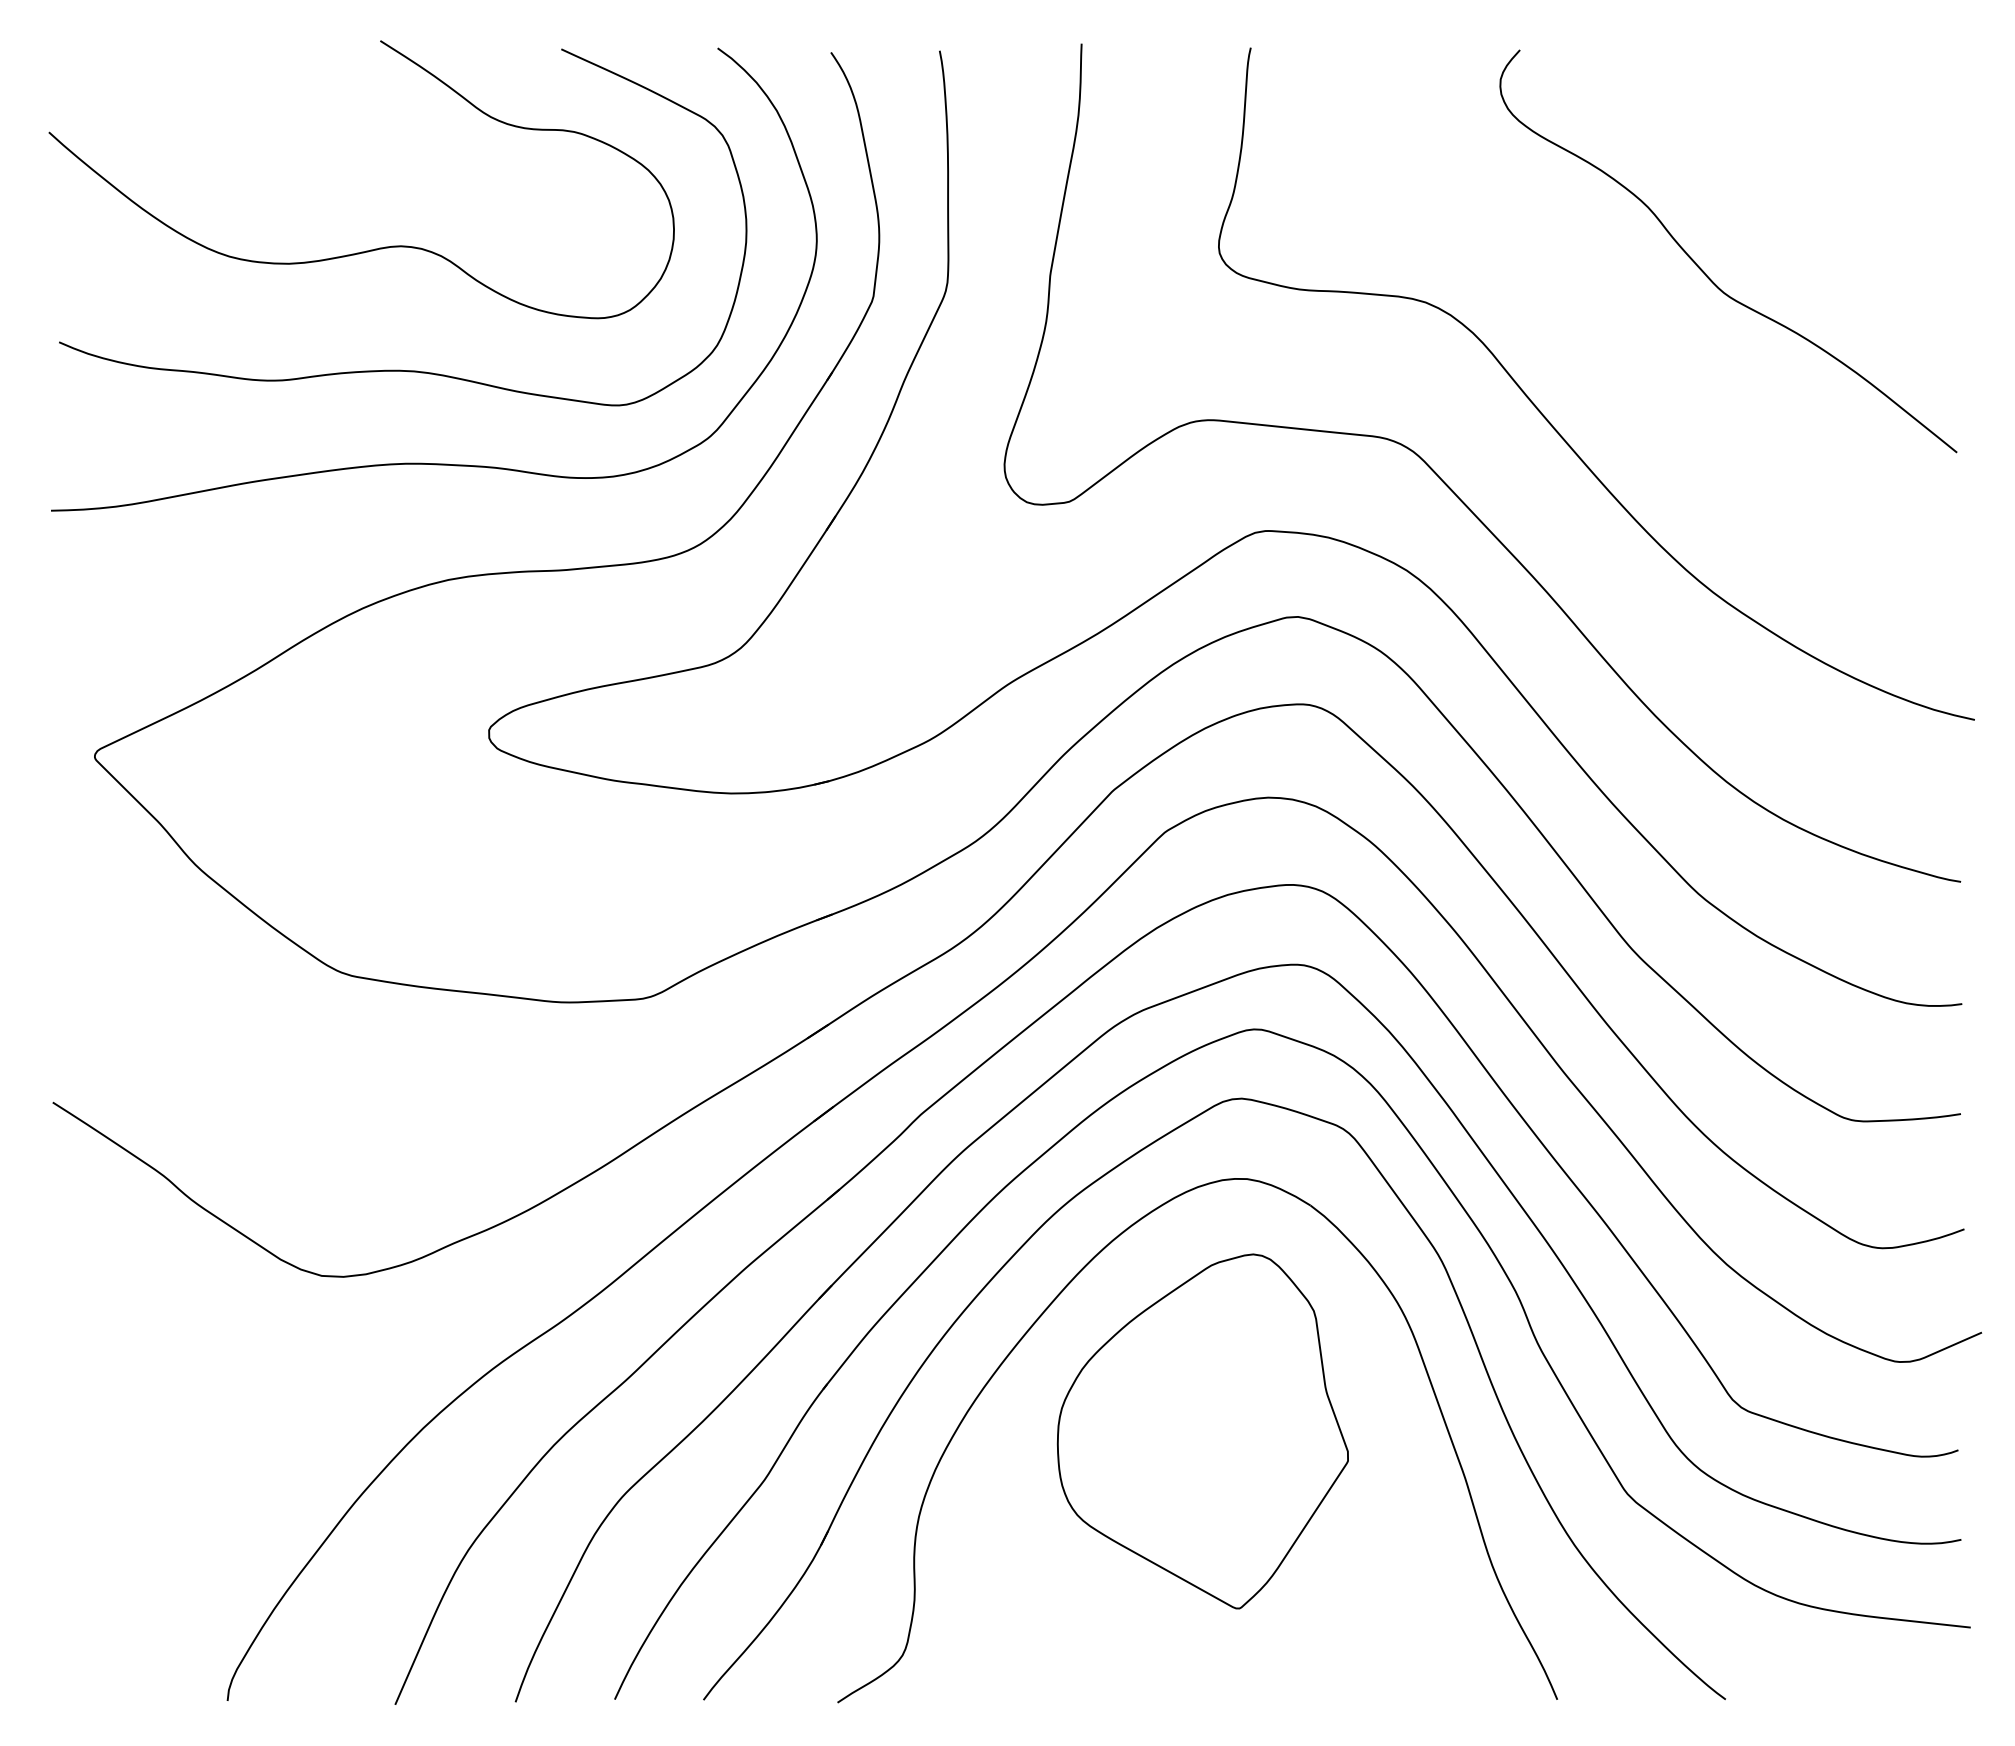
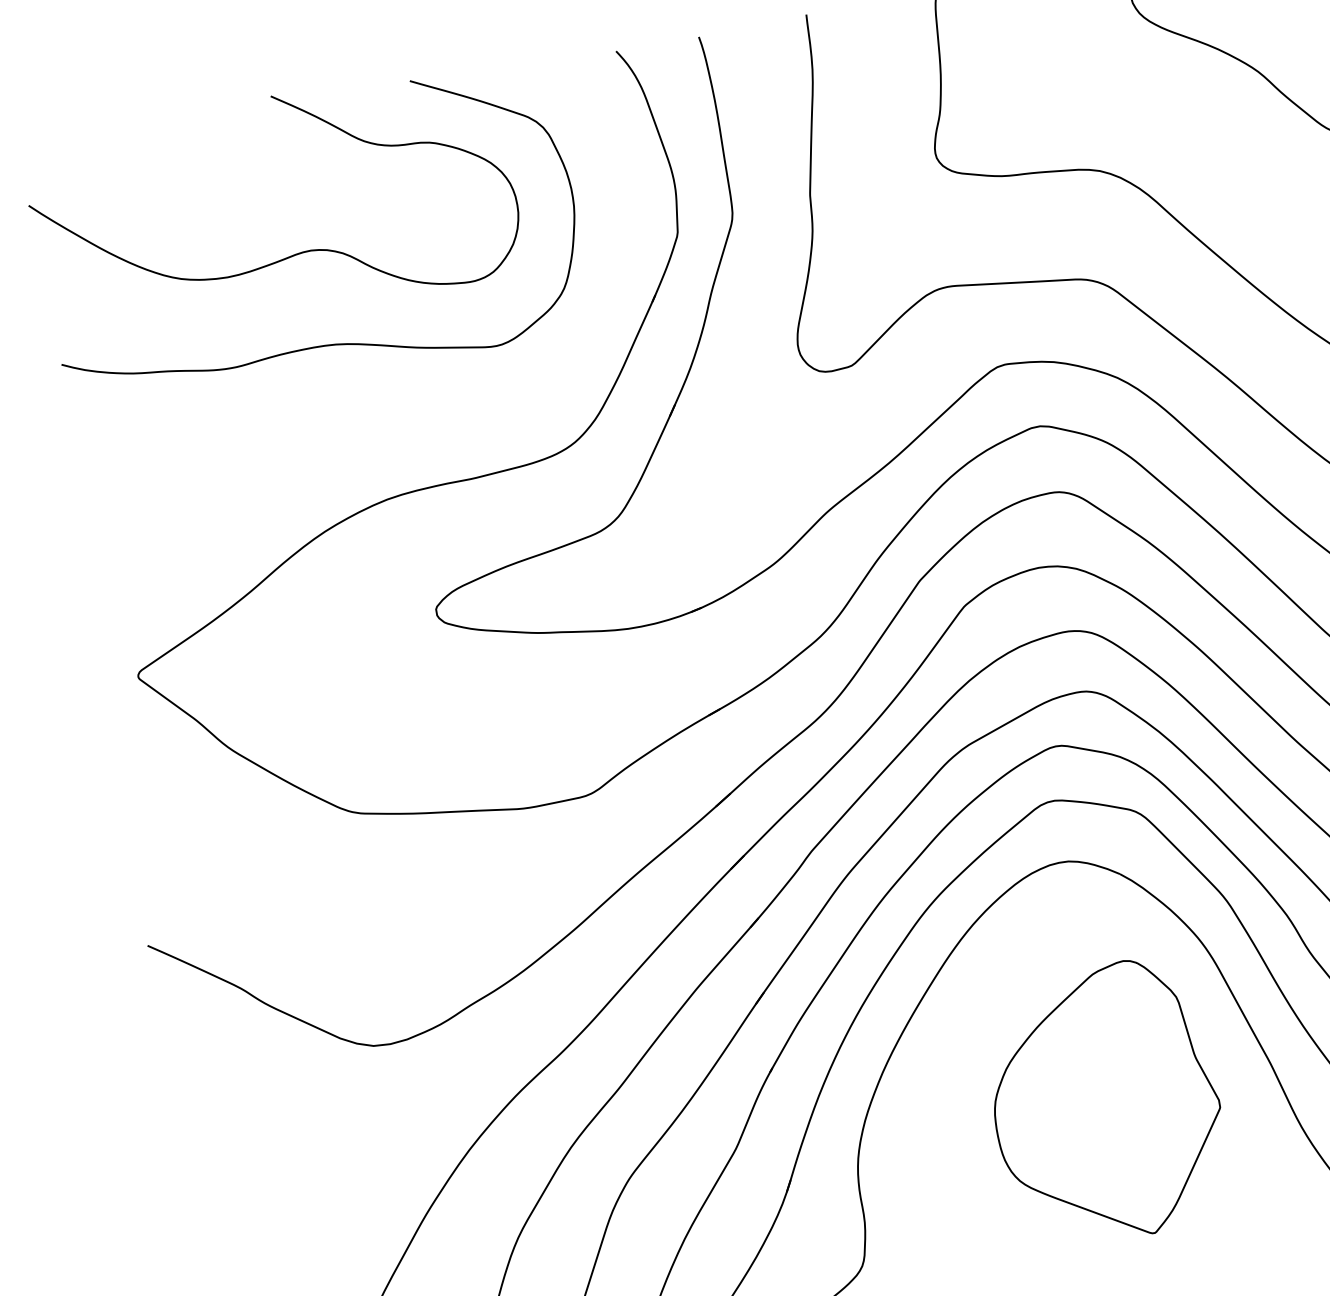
curve: (422, 462) -> (353, 413), removed
part: (1202, 1431) -> (1105, 1102), moved

